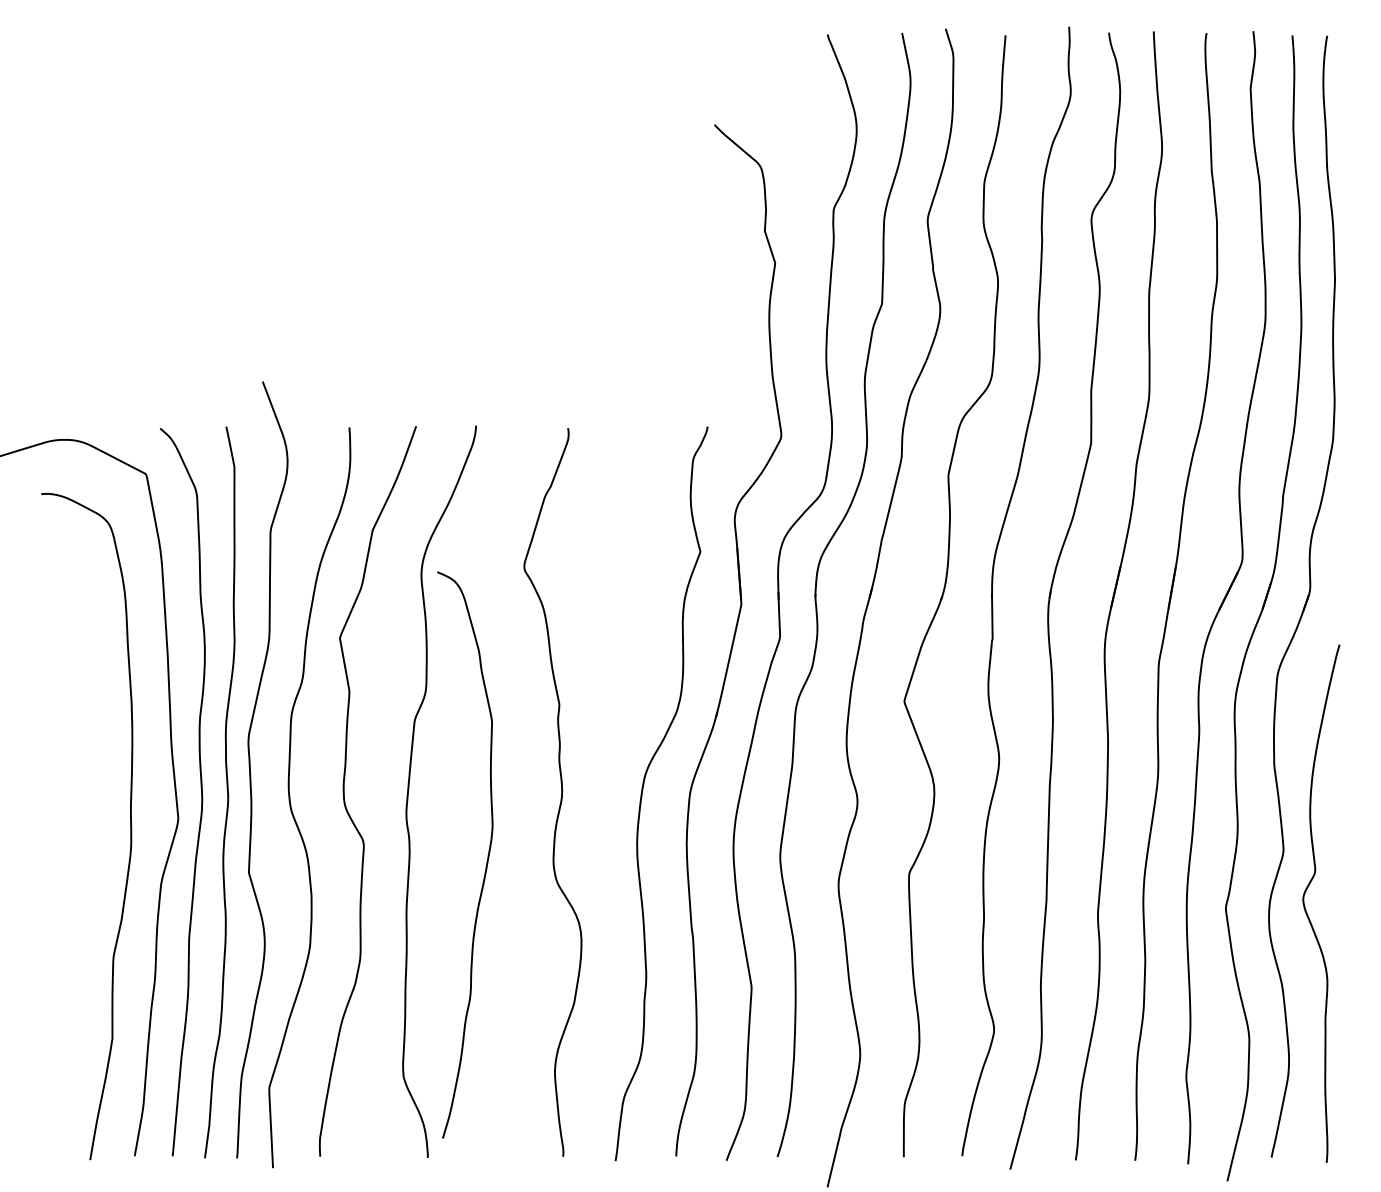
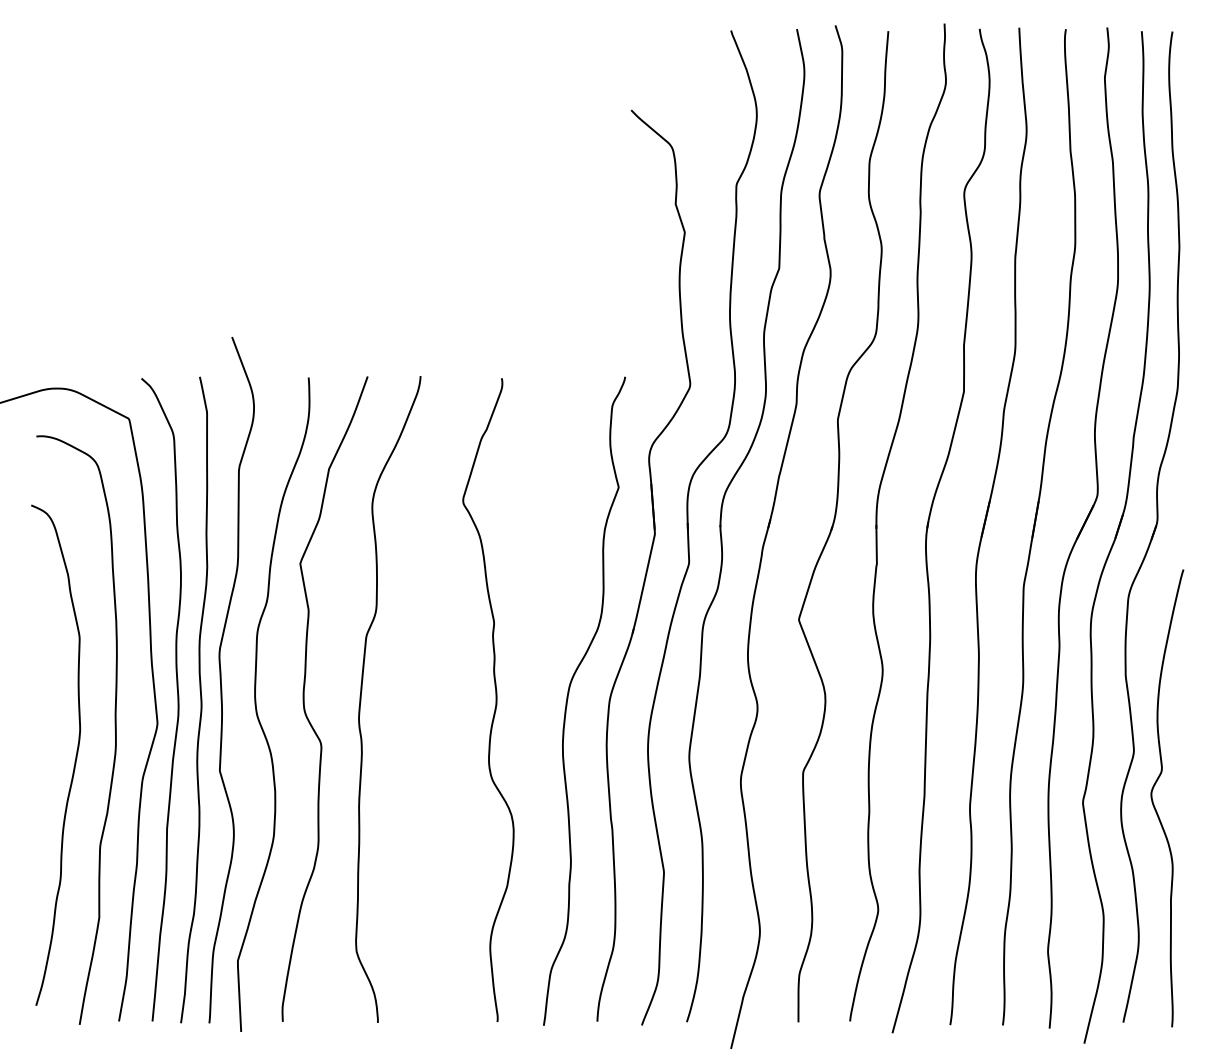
curve: (487, 855) -> (75, 755), moved

